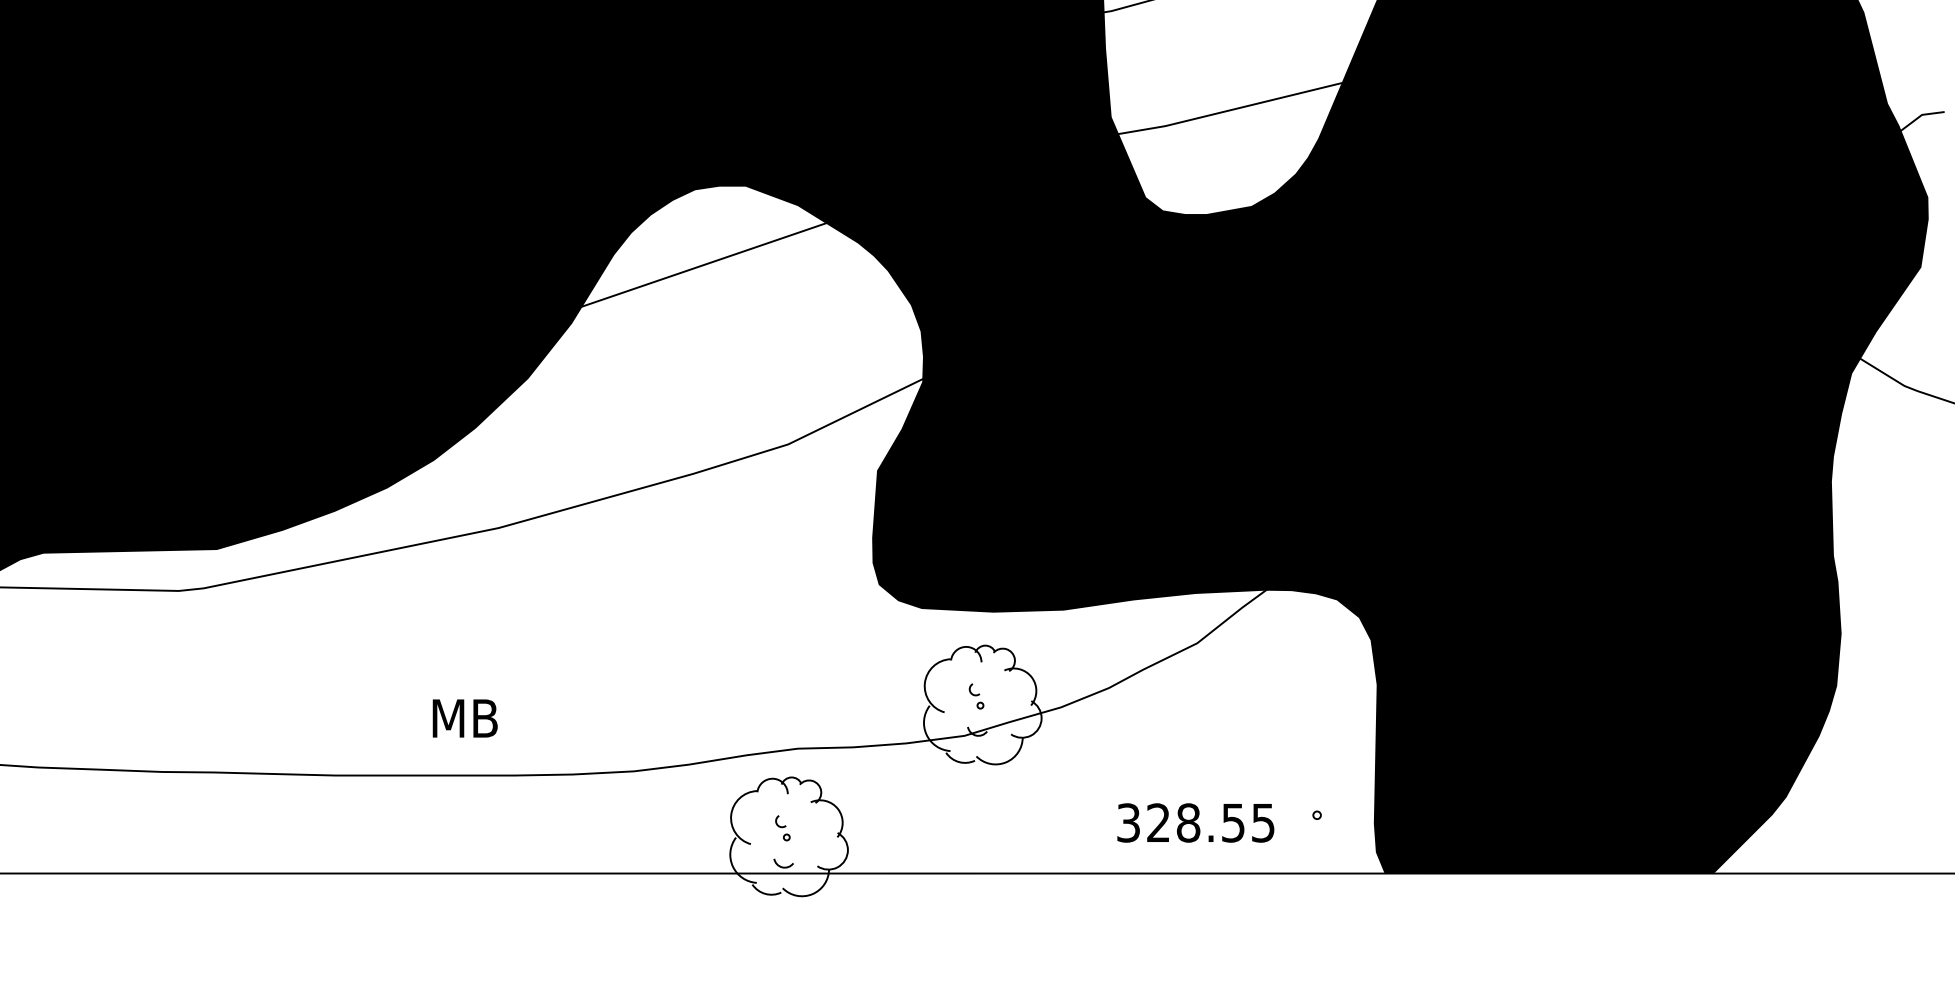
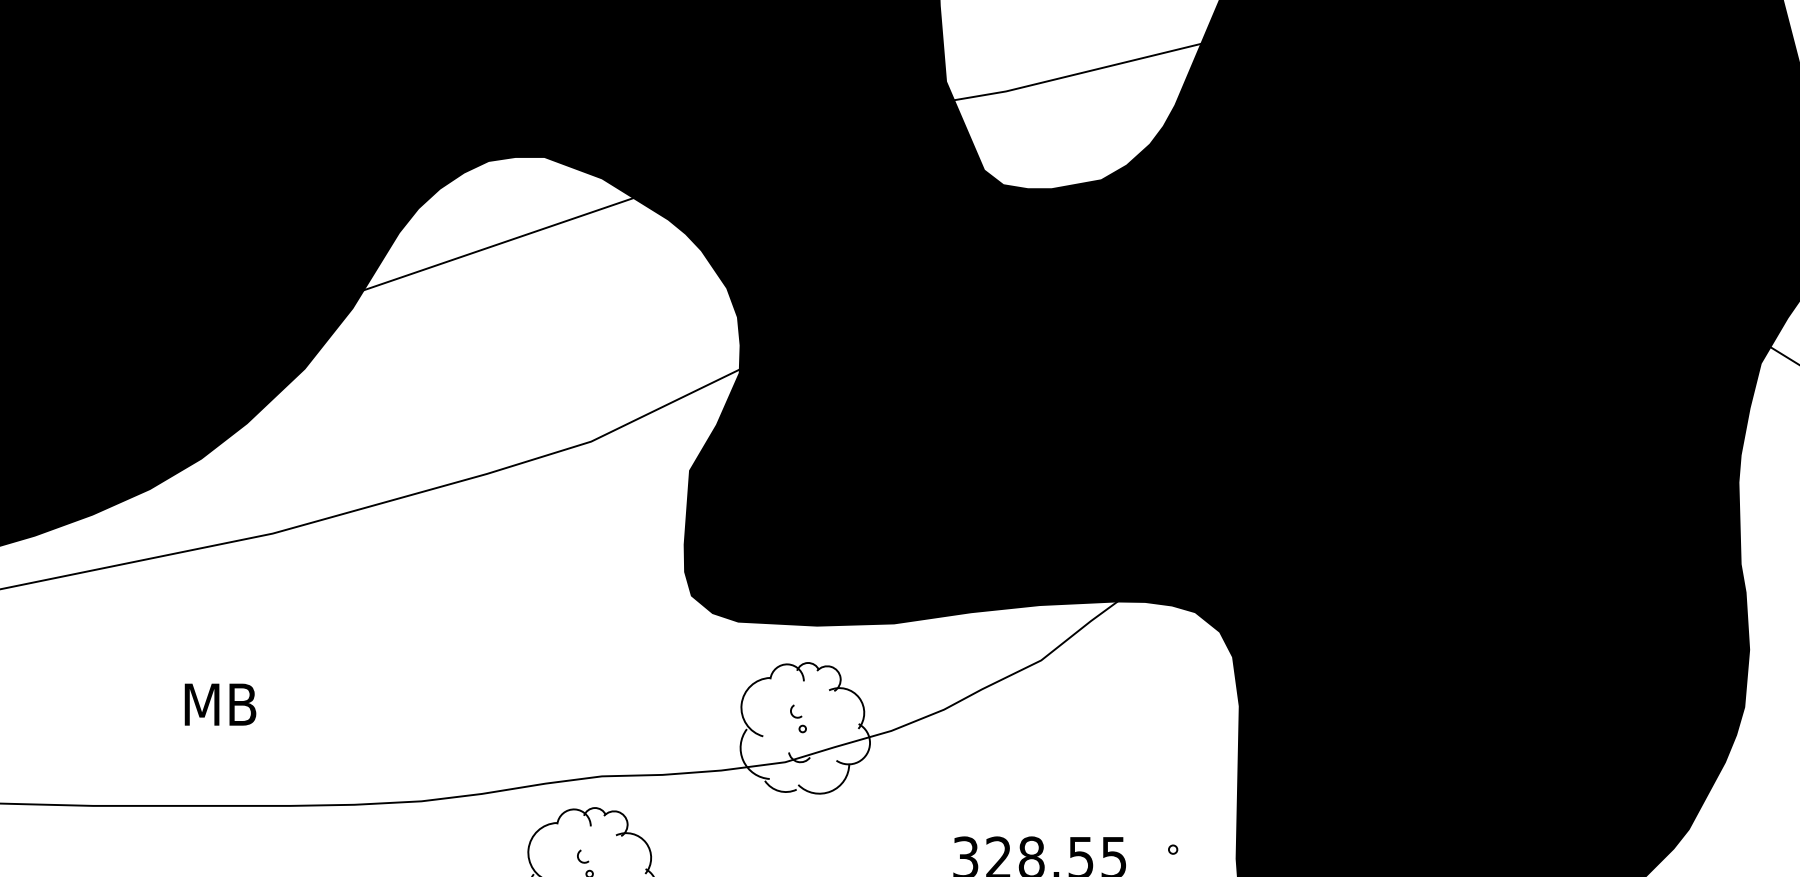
text: (464, 718) -> (219, 704), moved

